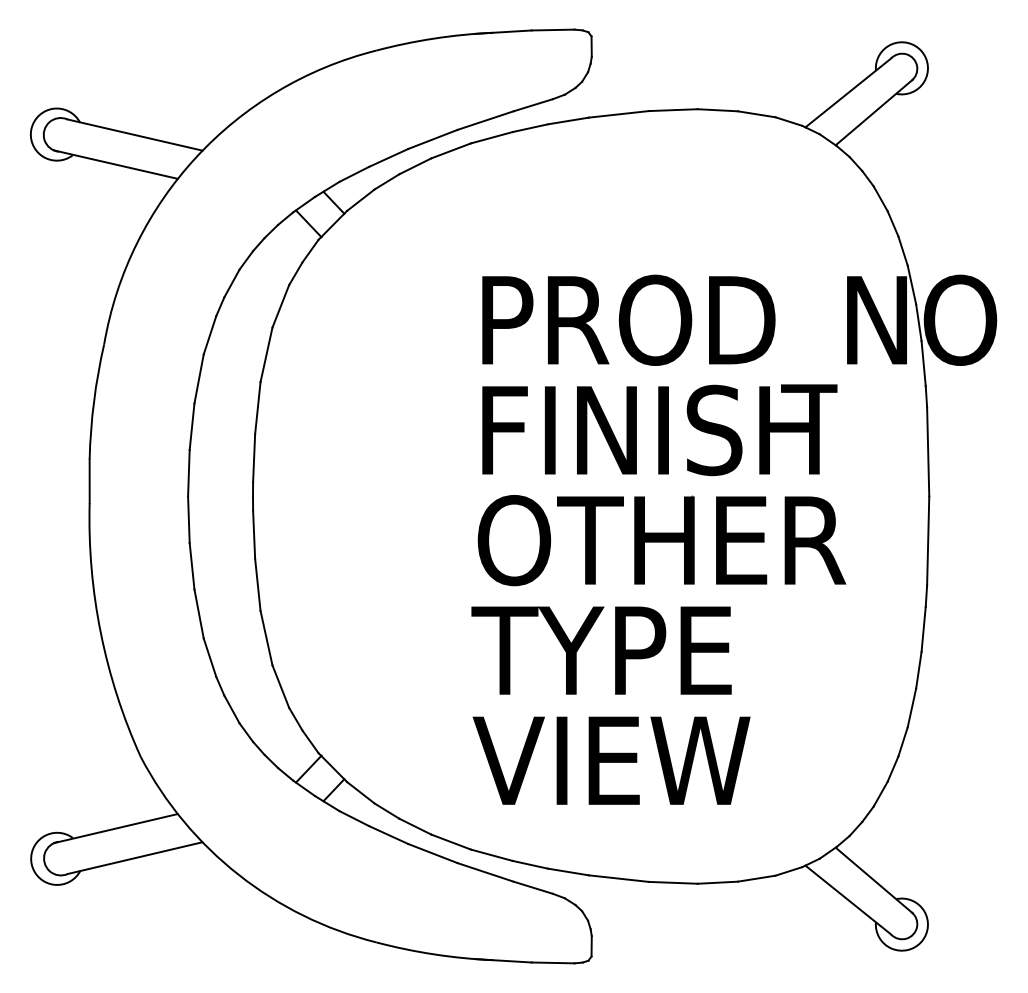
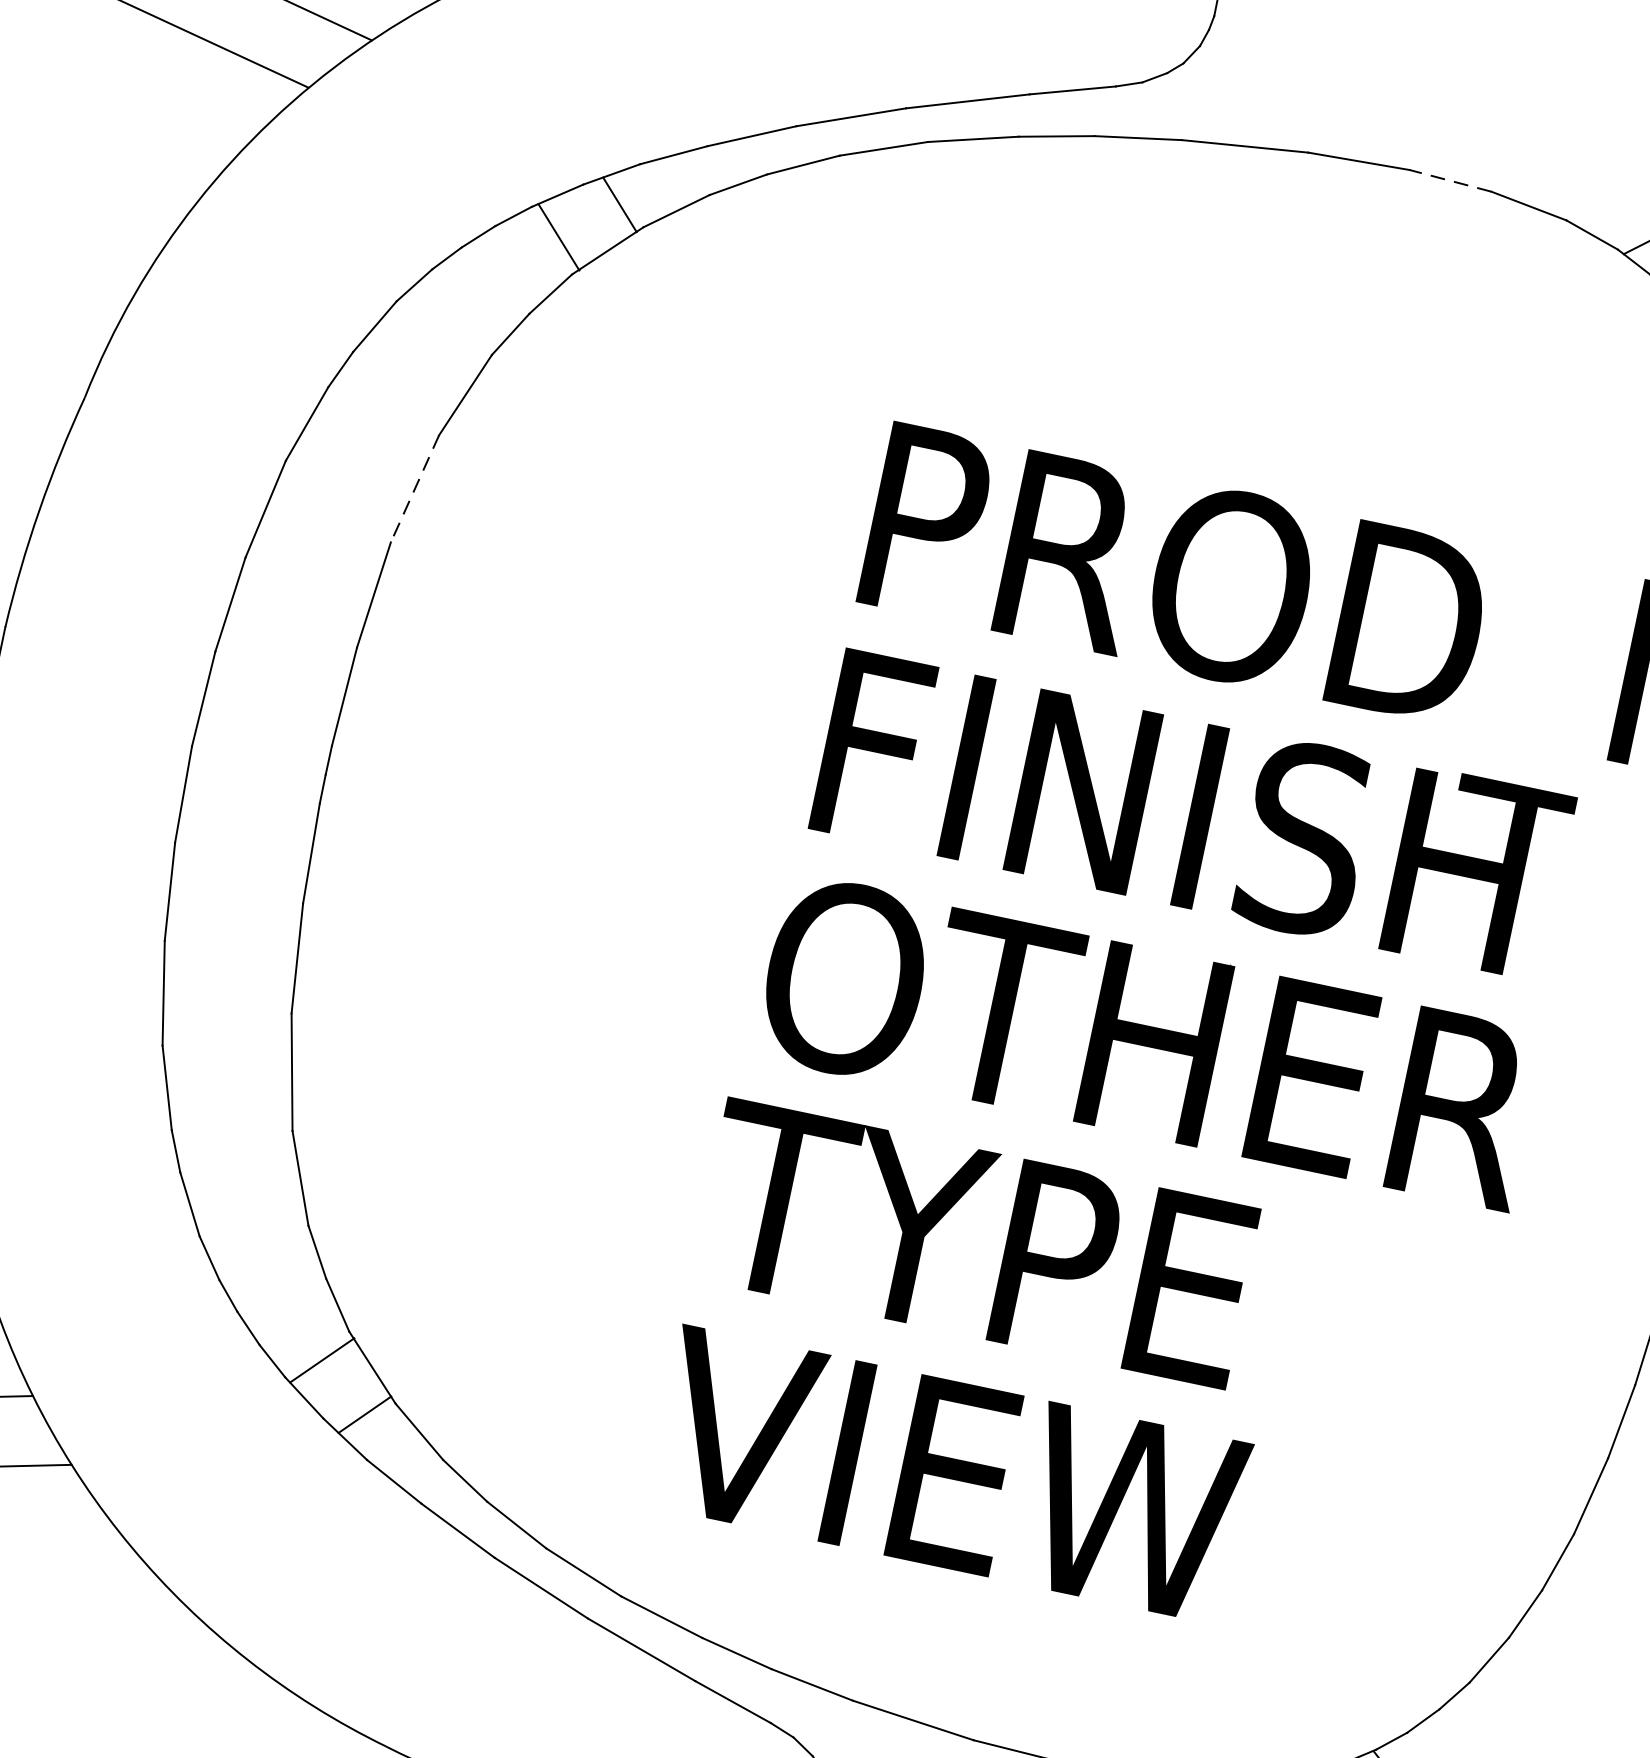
line: (717, 110) -> (1449, 181), solid -> dashed
line: (266, 354) -> (415, 488), solid -> dashed

